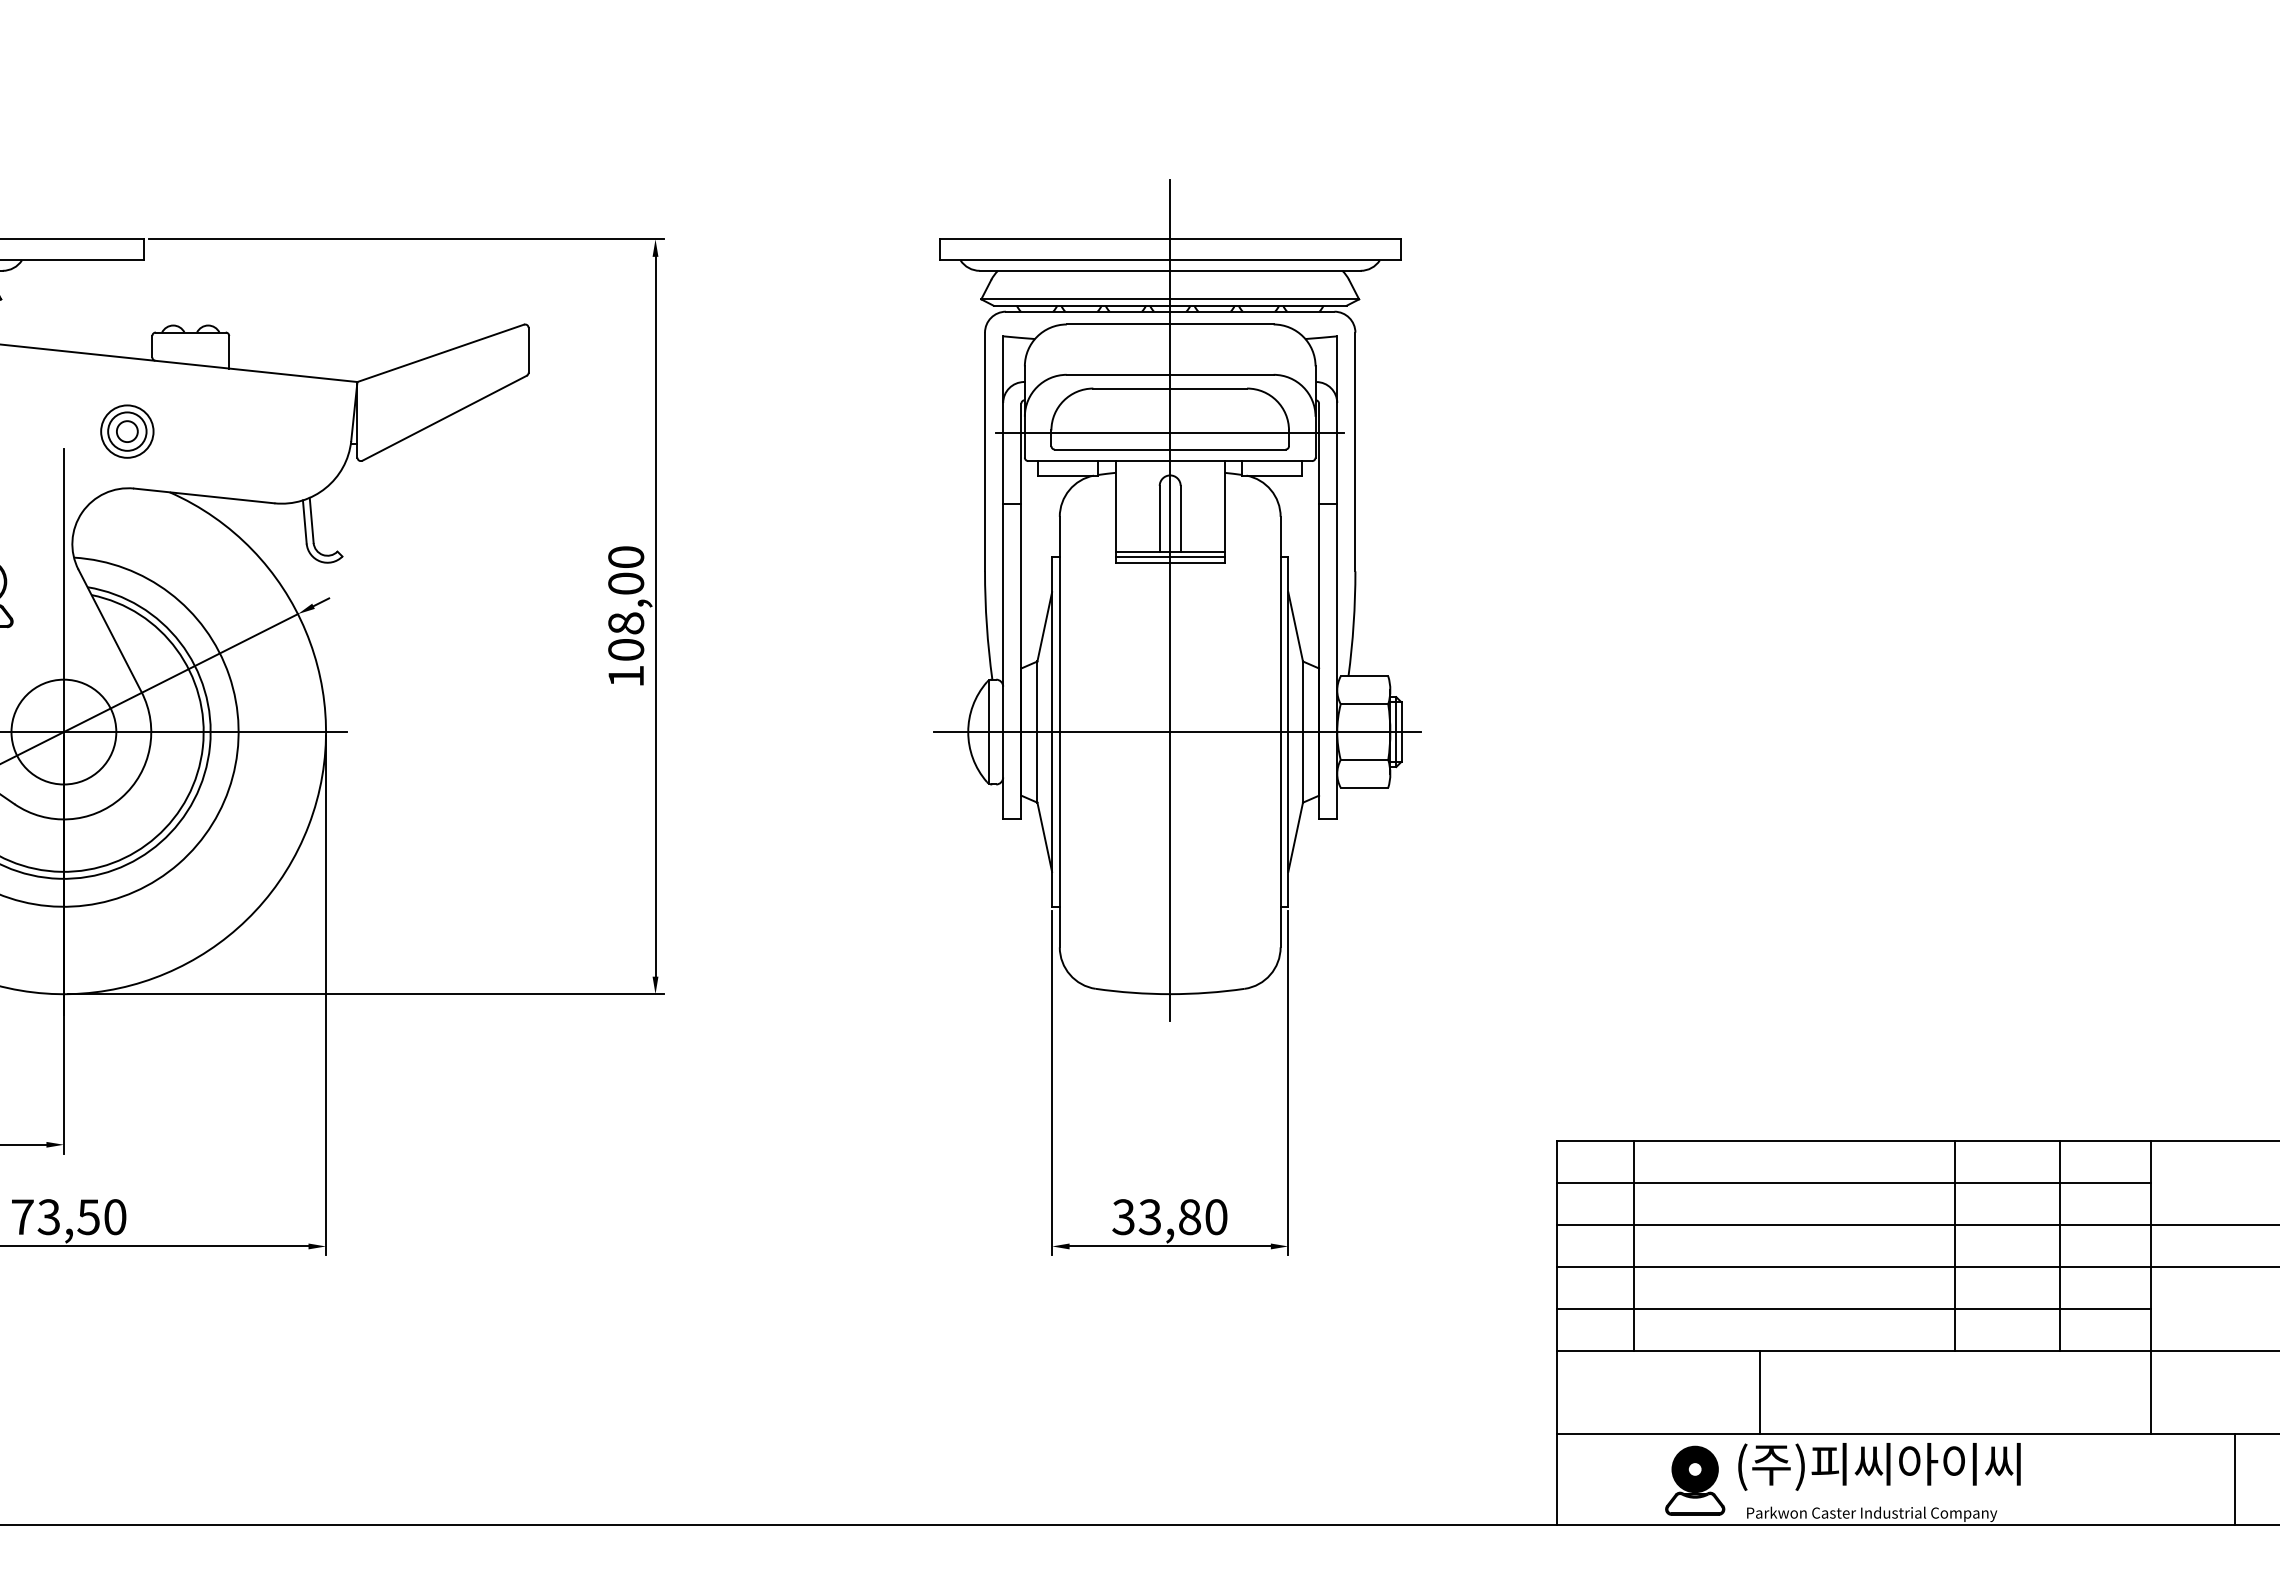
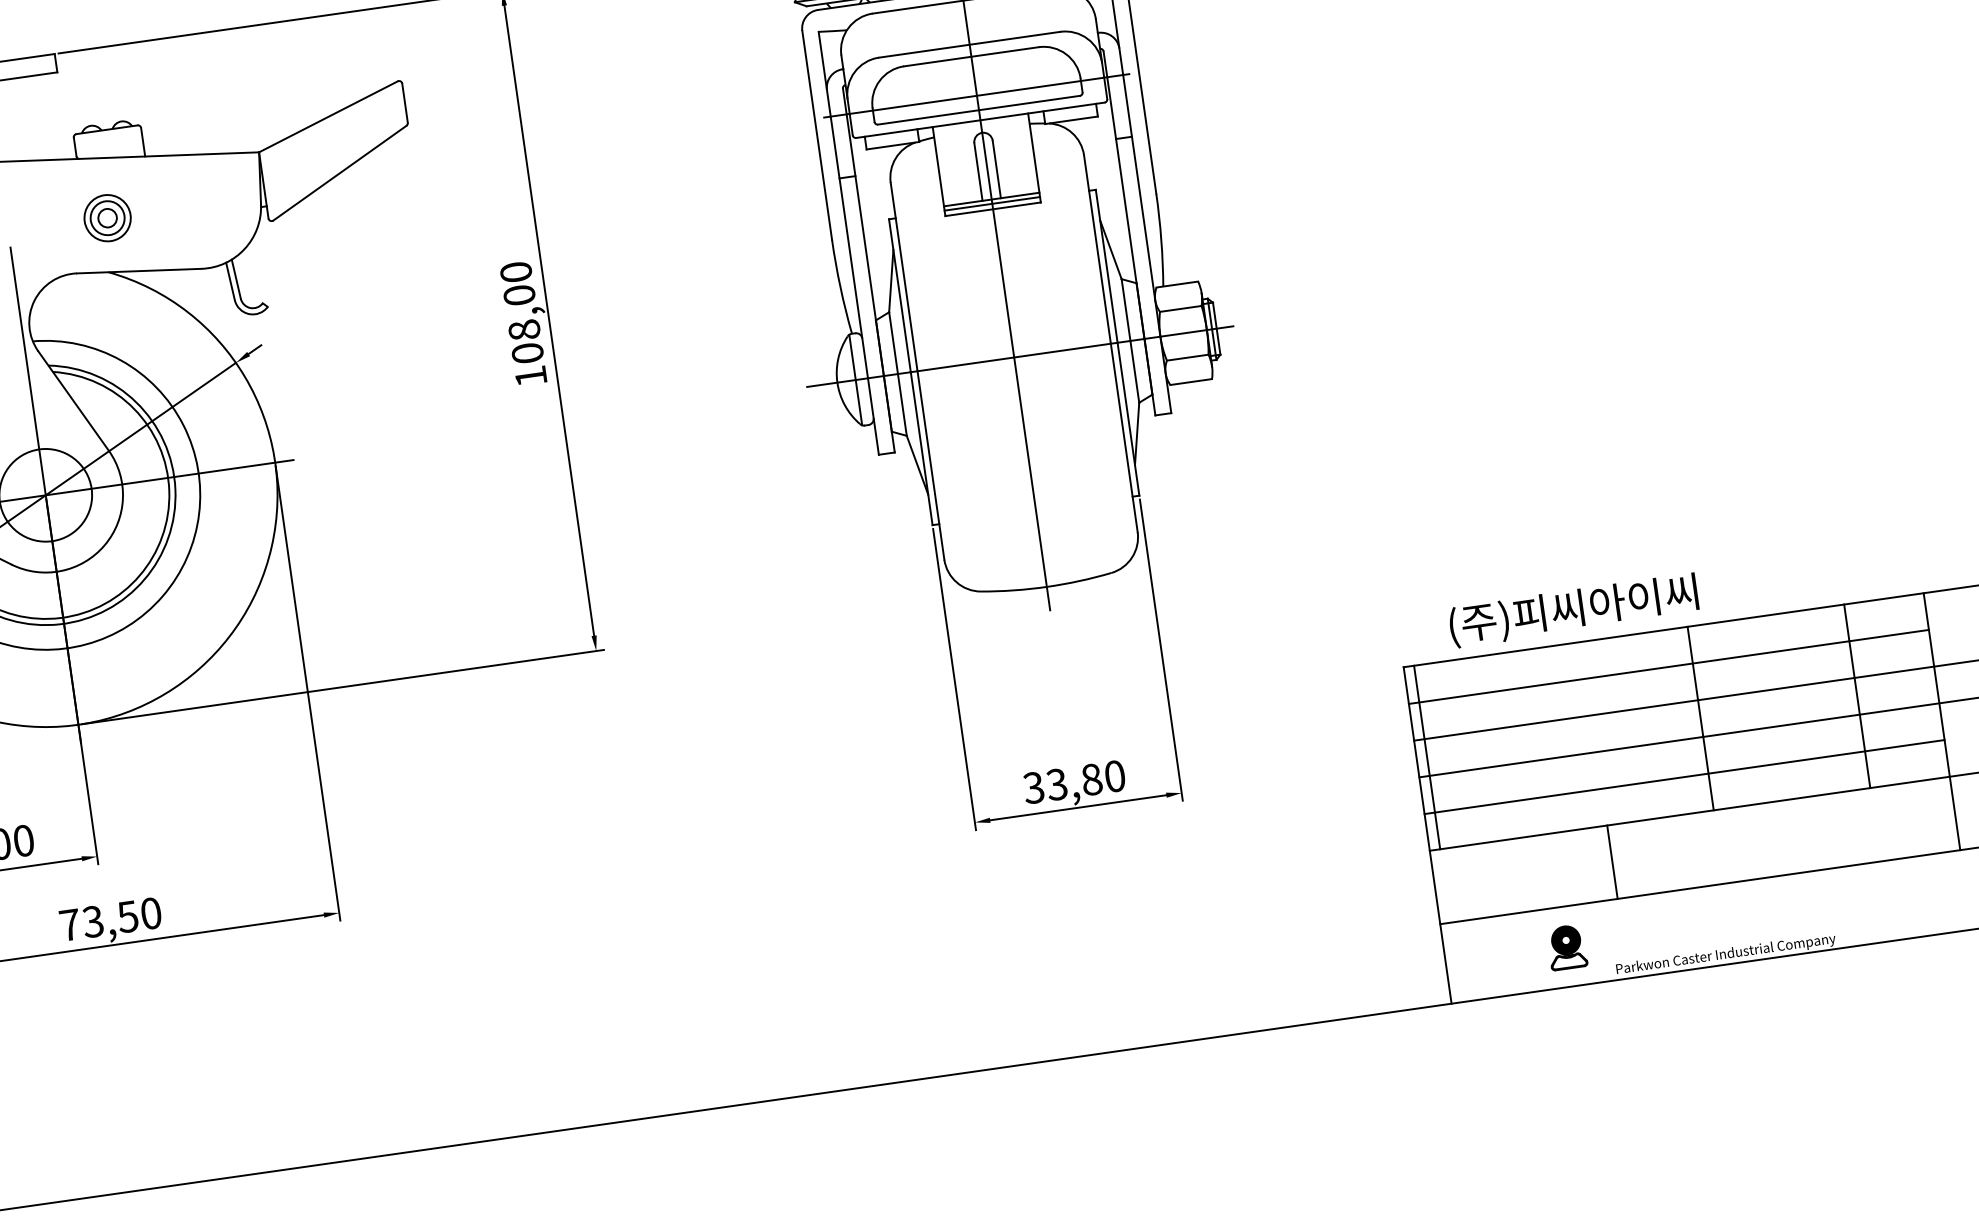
part: (127, 431) -> (107, 218), moved
line: (1633, 1245) -> (1426, 757), moved
line: (1955, 1245) -> (1700, 718), moved
text: (1879, 1466) -> (1573, 610), moved
part: (1695, 1480) -> (1567, 947), size x0.7

